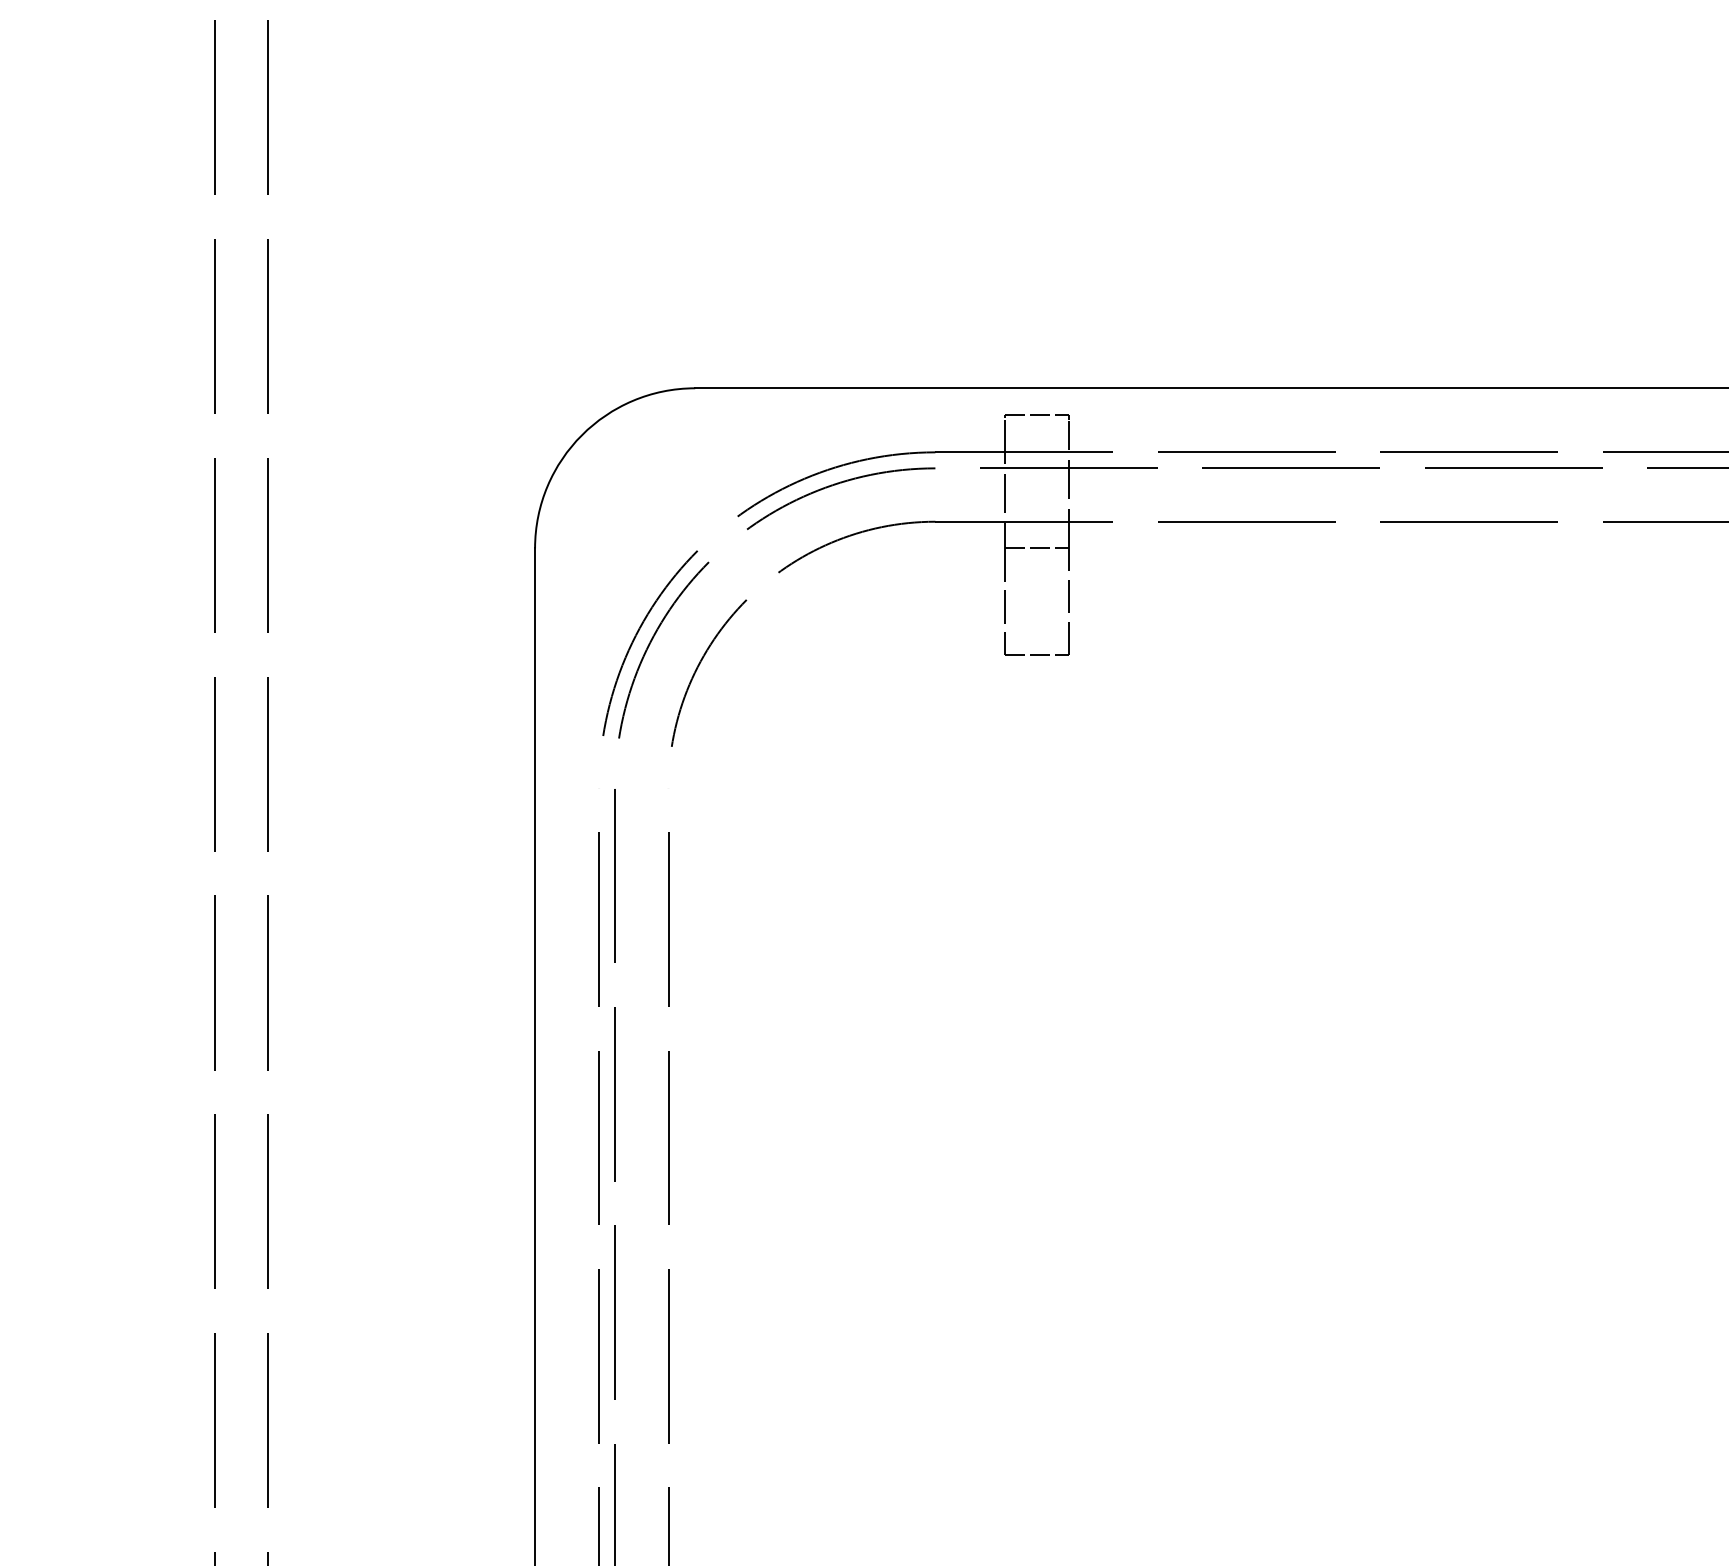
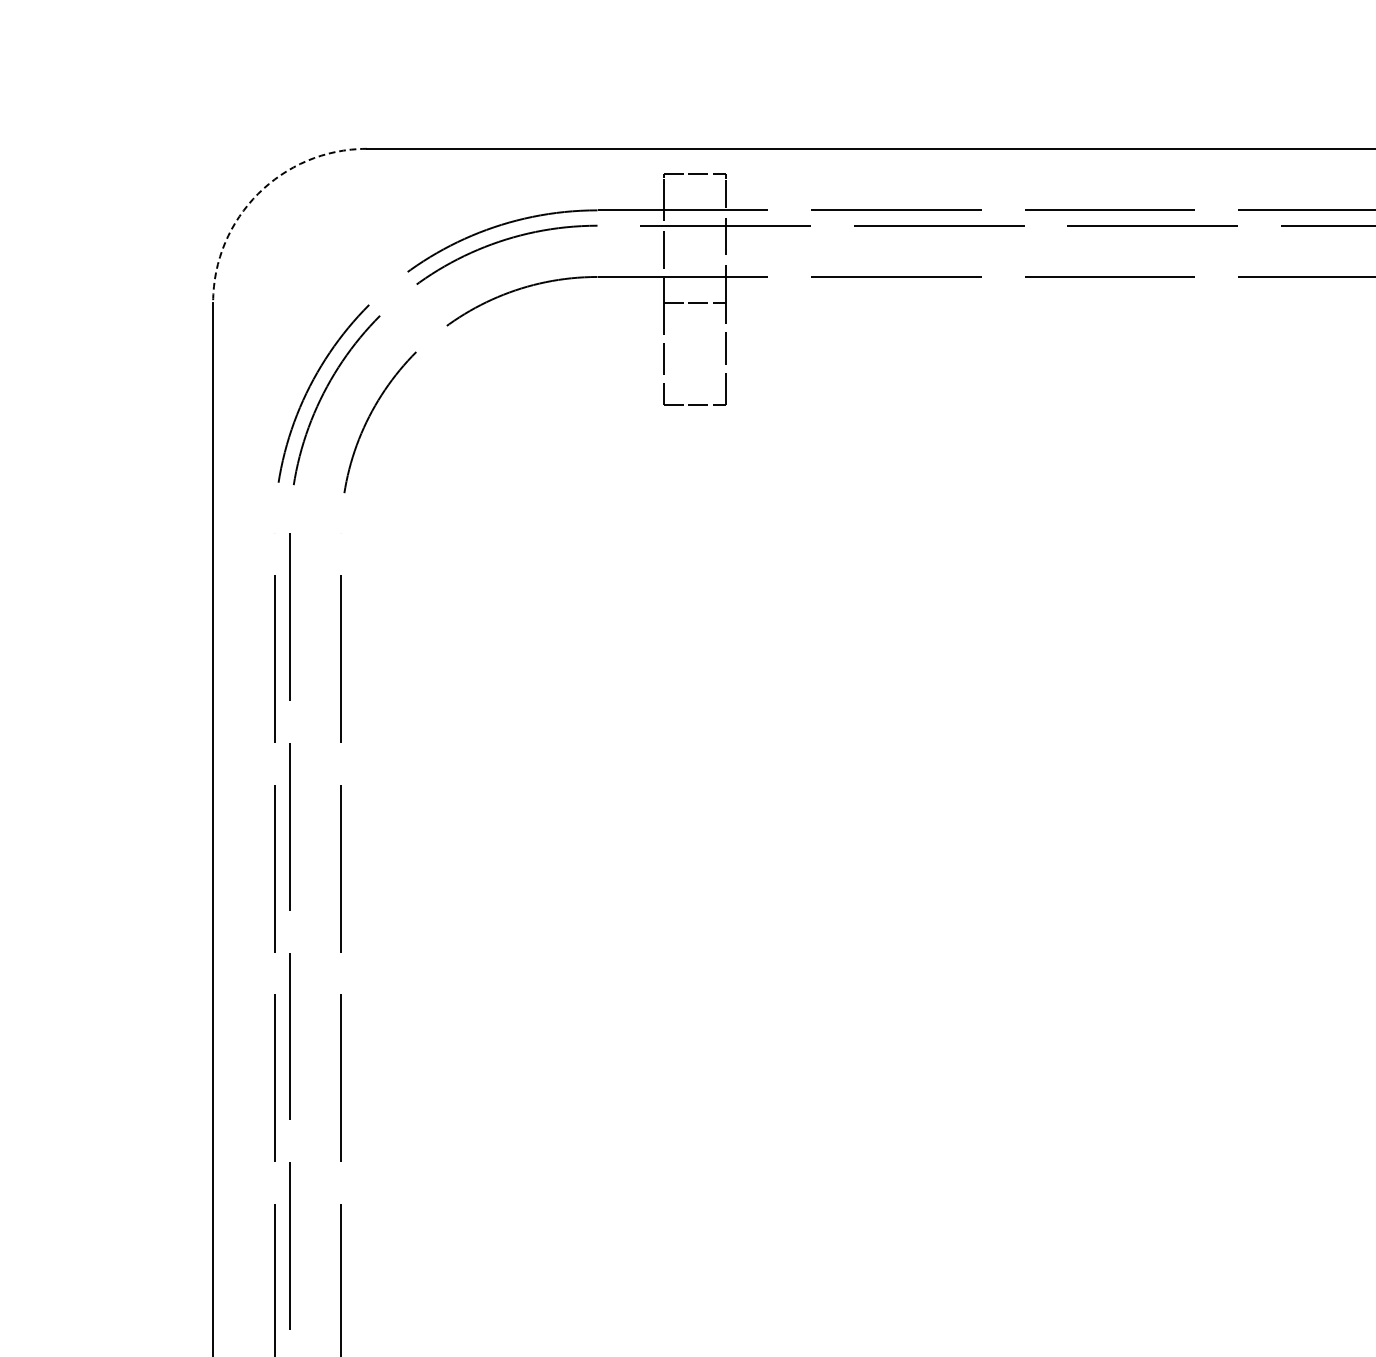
arc: (581, 435) -> (257, 194), solid -> dashed

